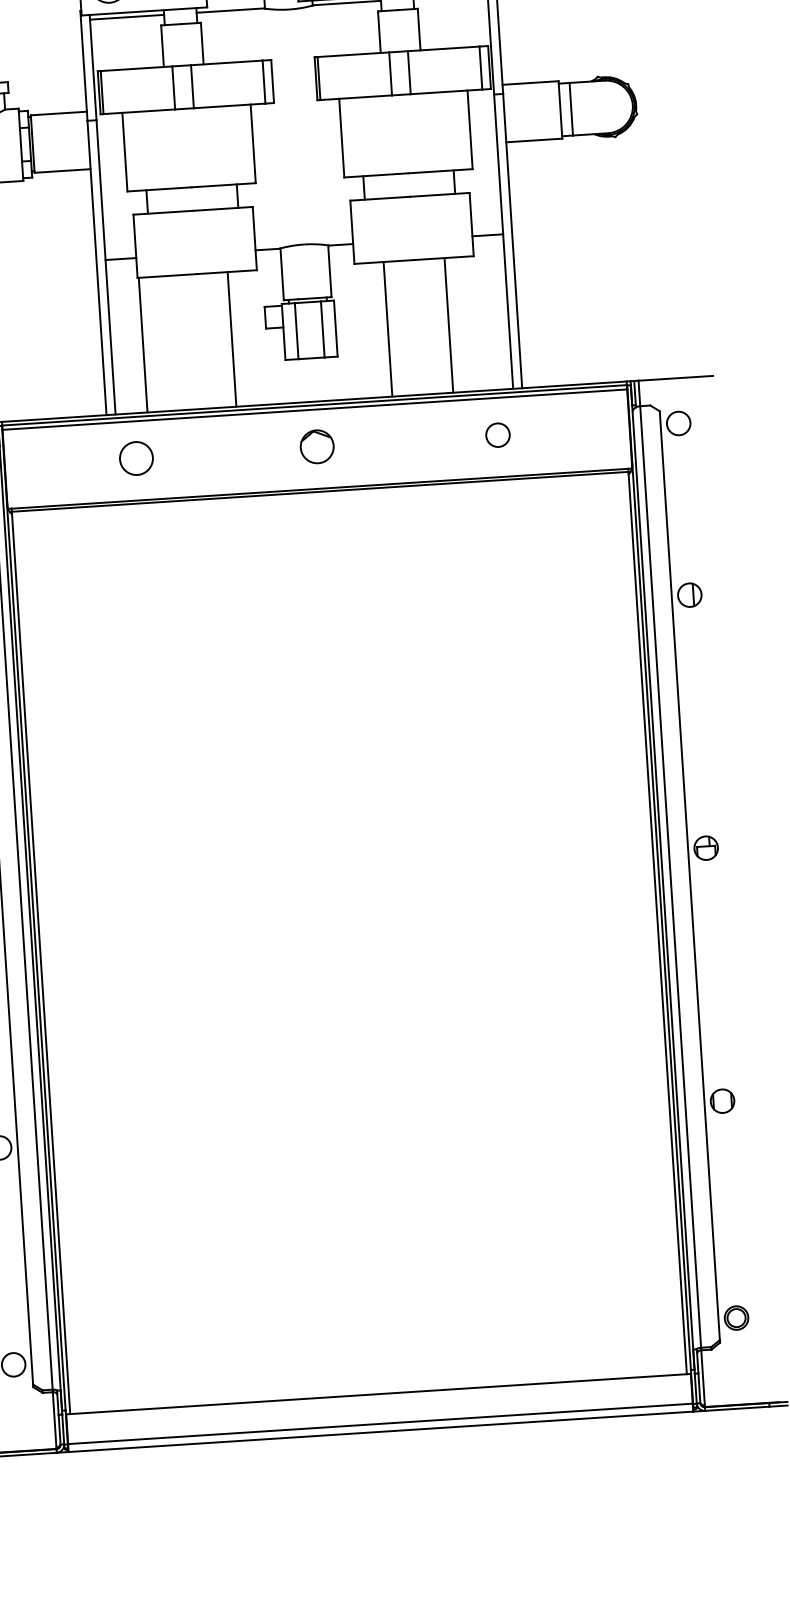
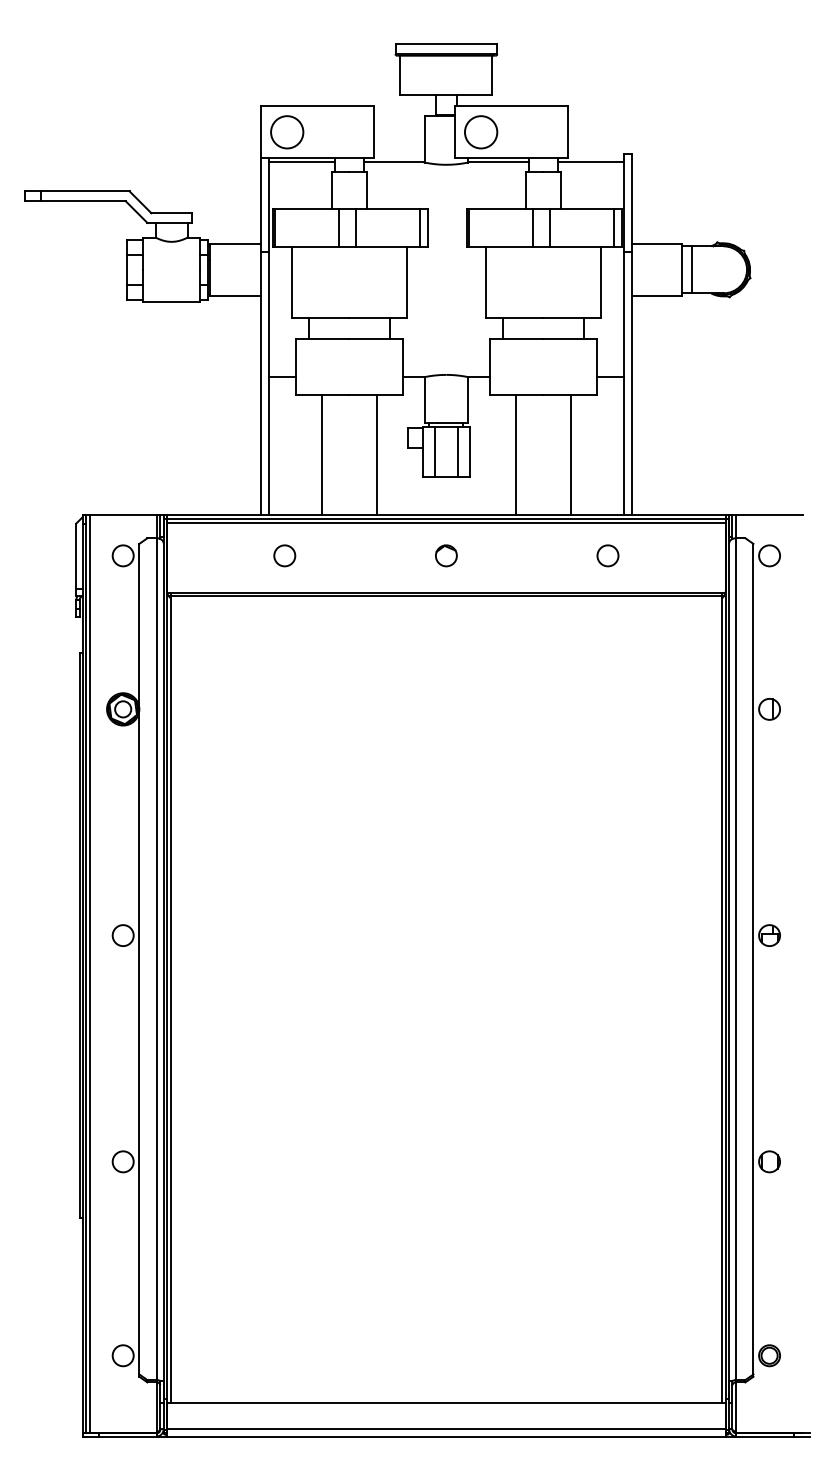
line: (143, 345) -> (322, 455), moved
circle: (317, 446) -> (446, 555), size x0.71
circle: (136, 458) -> (284, 555), size x0.71

